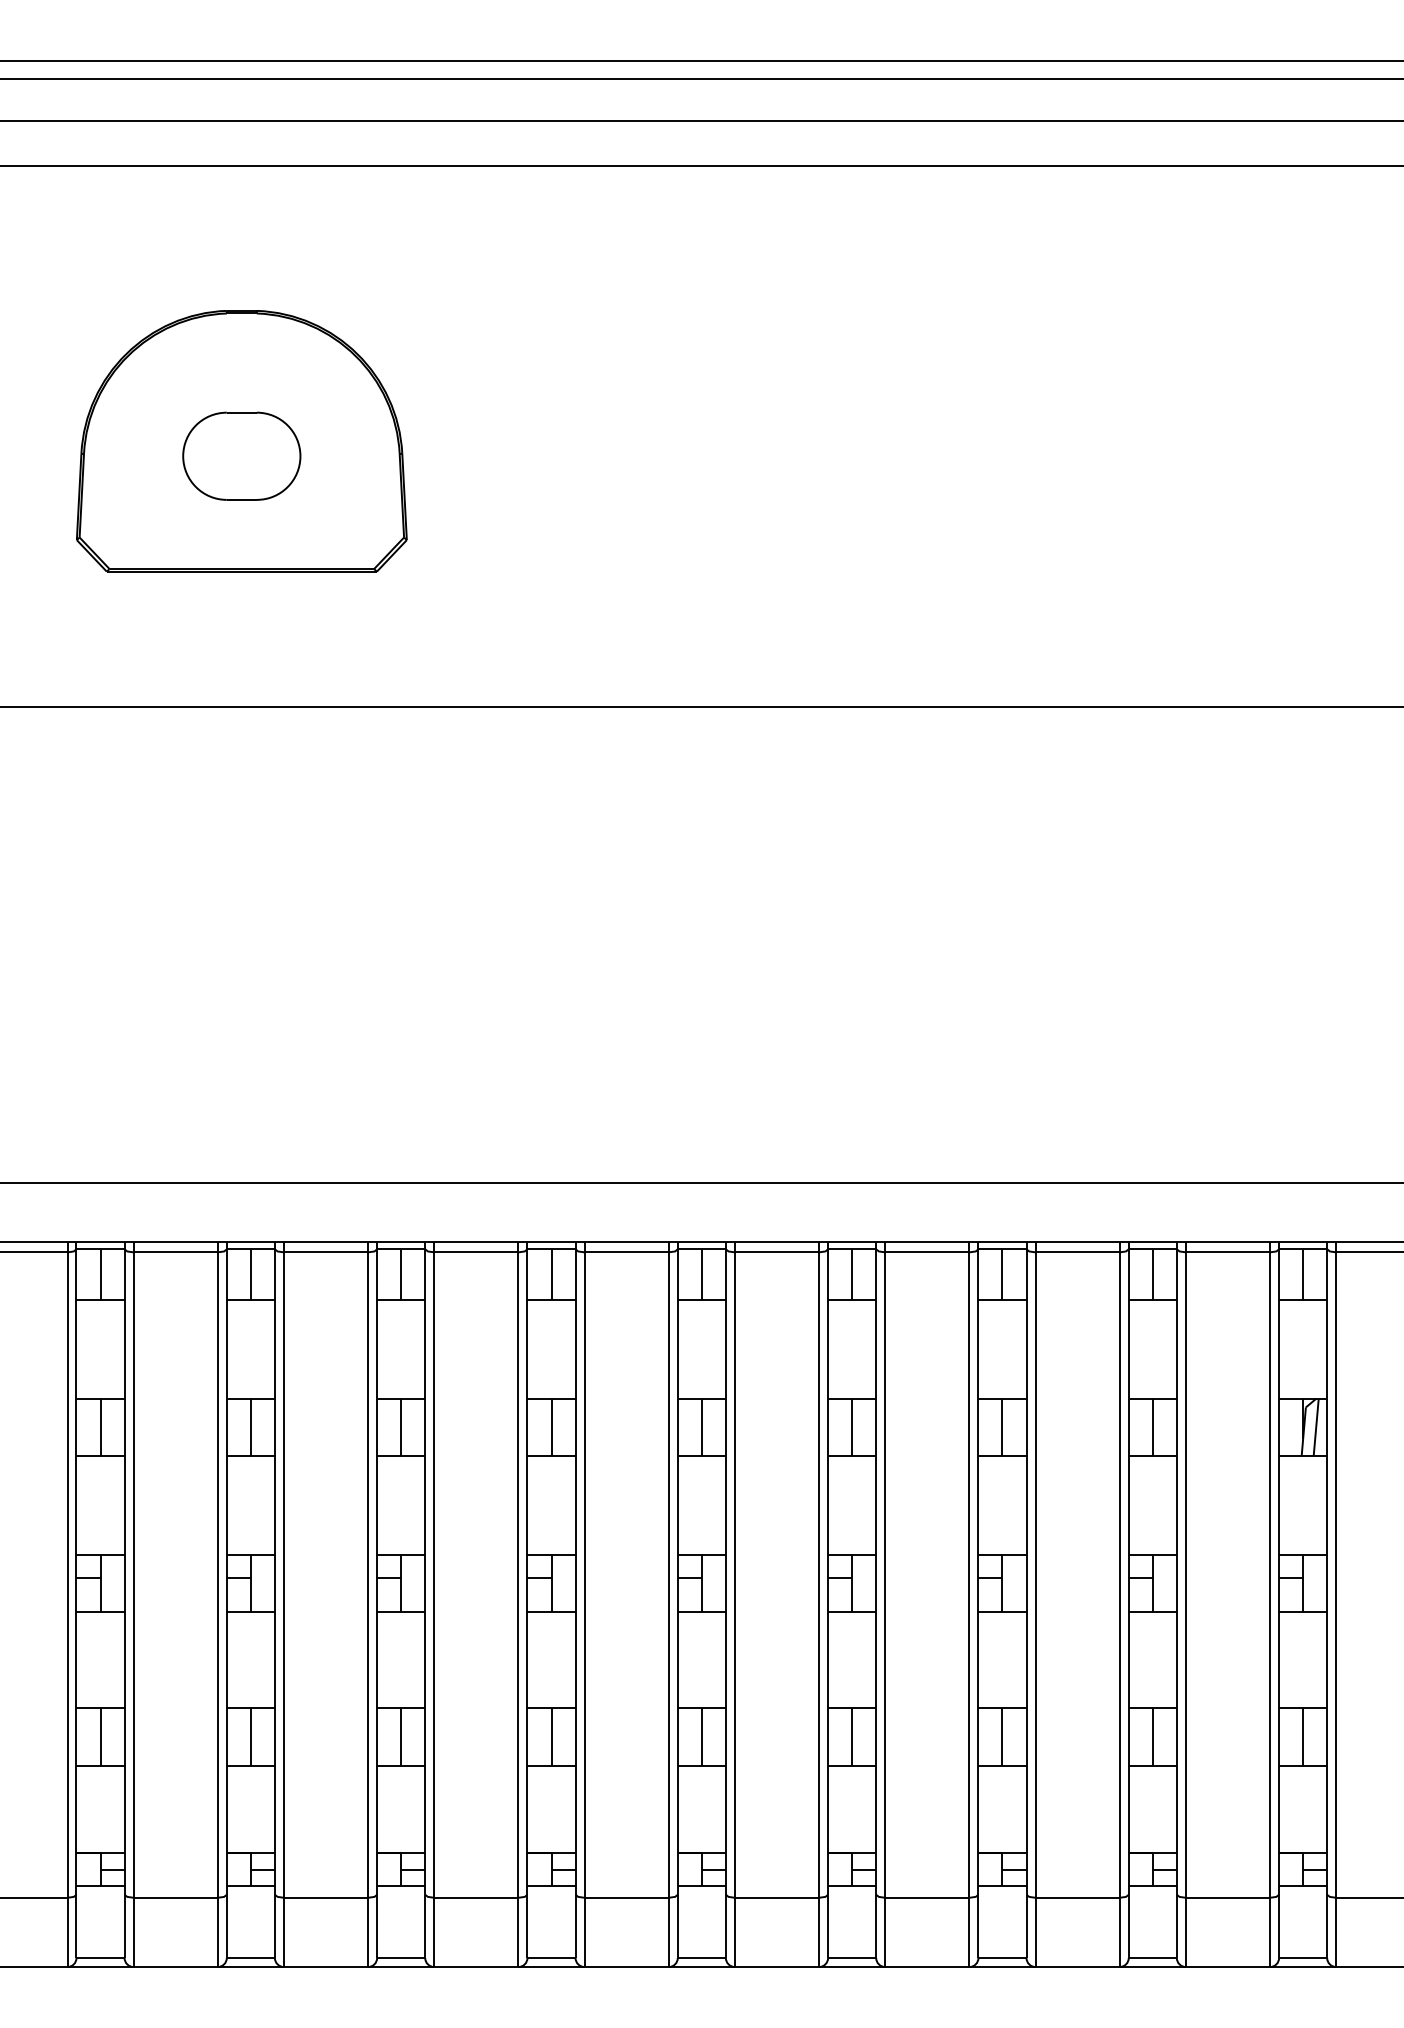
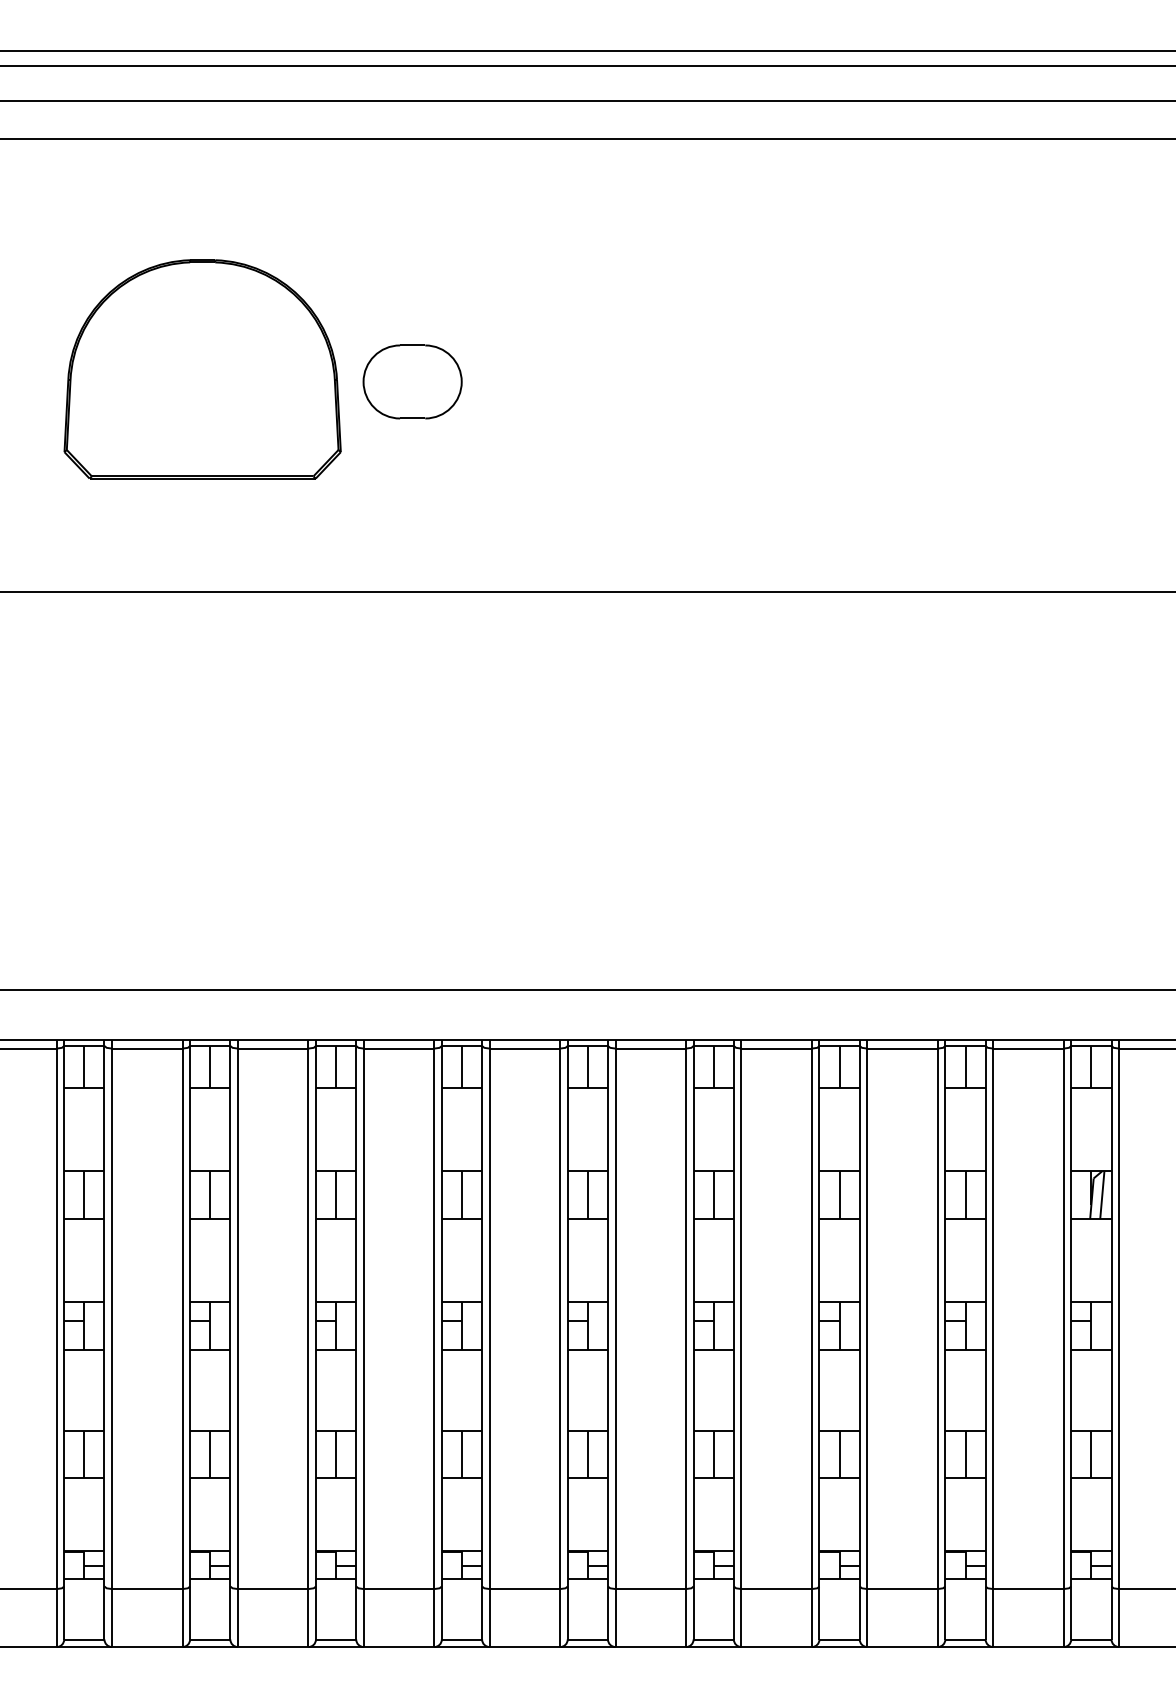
part: (241, 455) -> (412, 381), moved

